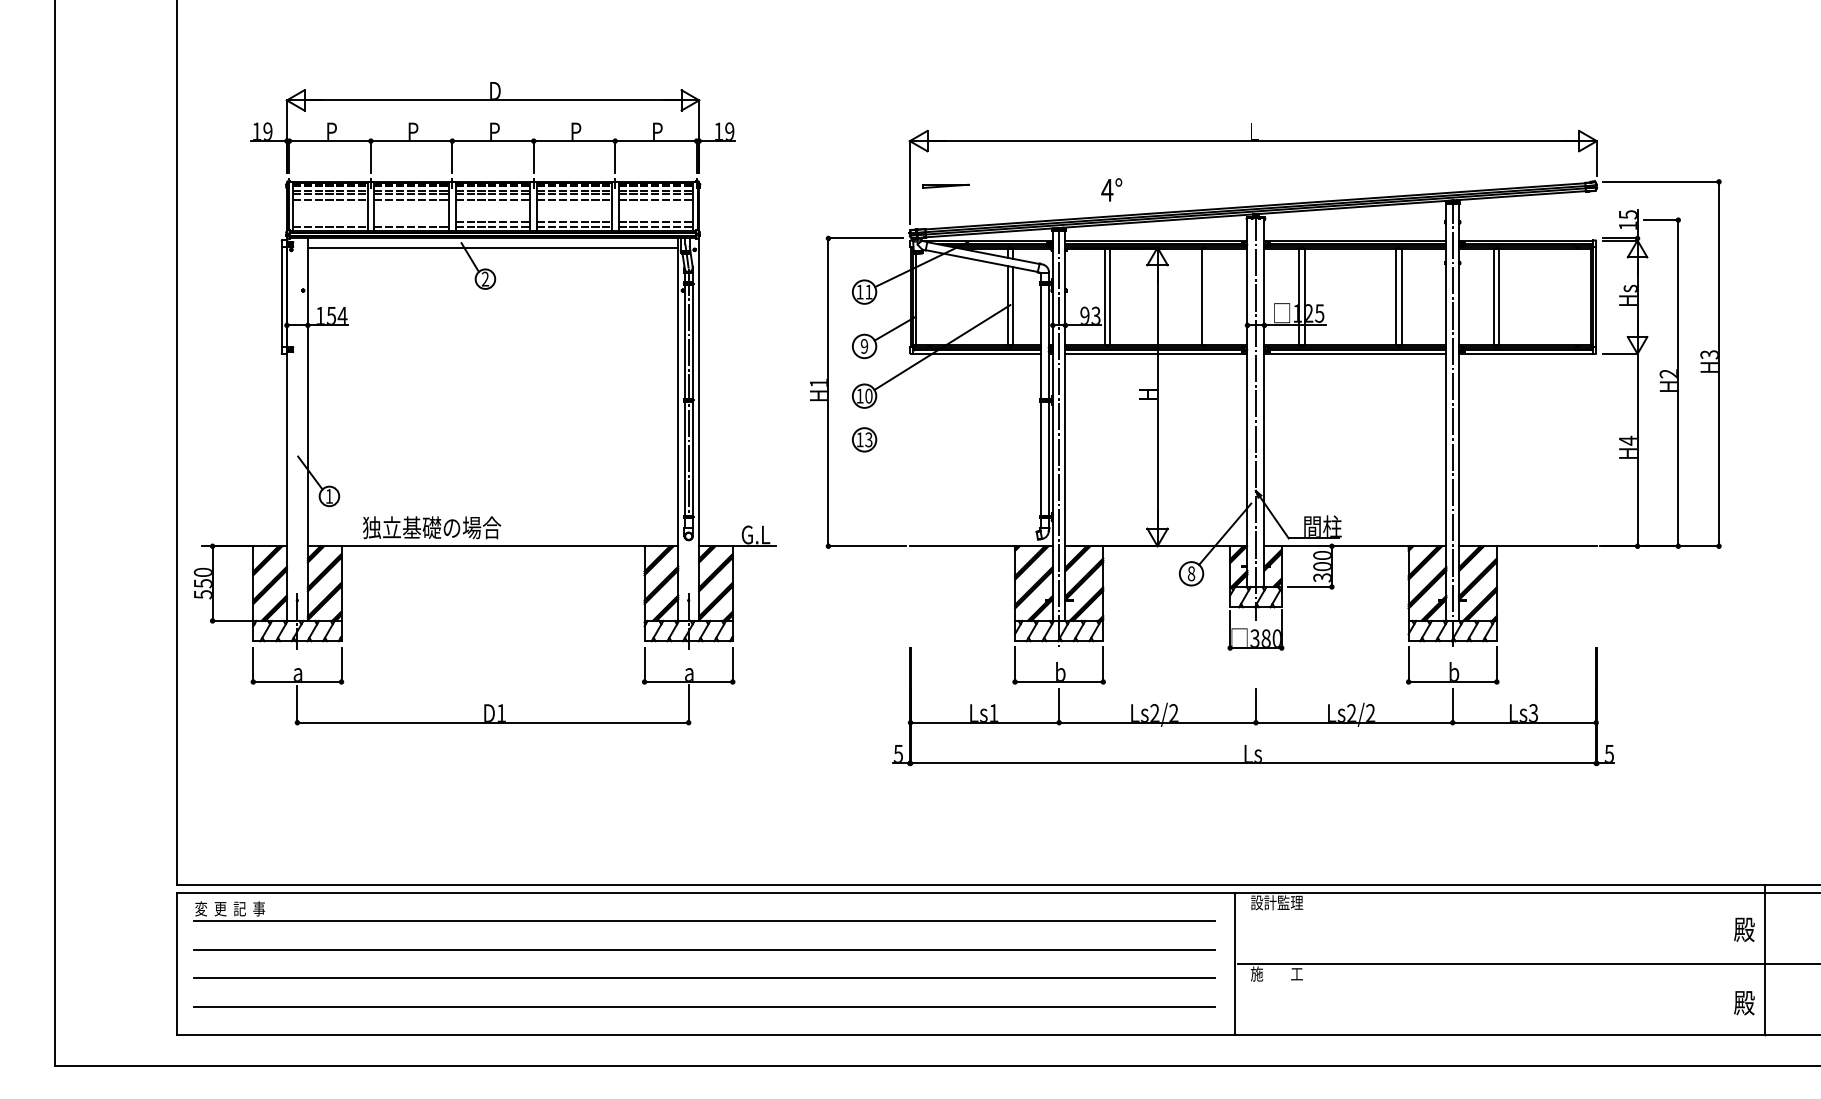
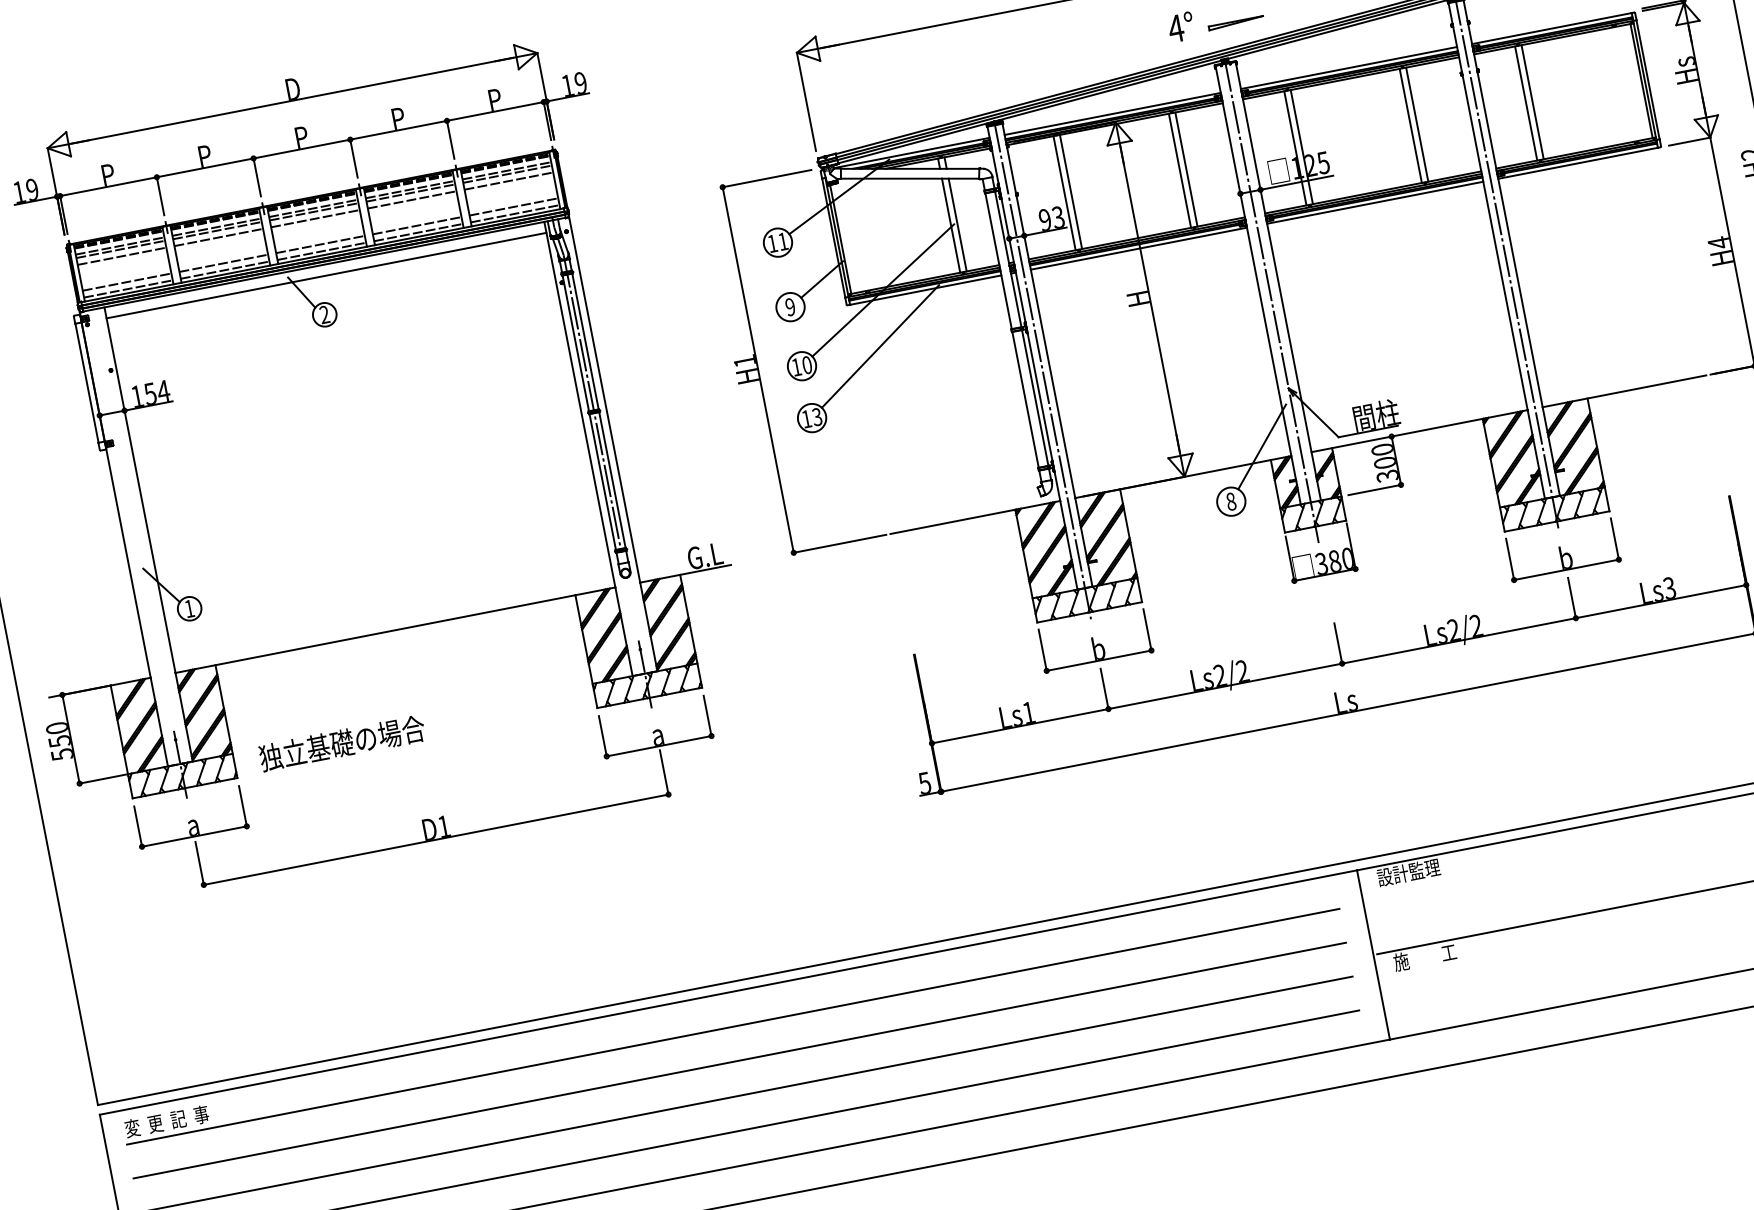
line: (945, 185) -> (1235, 22), moved
text: (1111, 189) -> (1180, 26), moved
line: (329, 221) -> (126, 282), added
line: (411, 221) -> (223, 263), added
line: (1207, 297) -> (1186, 169), added
line: (931, 392) -> (880, 346), added
text: (432, 527) -> (342, 743), moved

